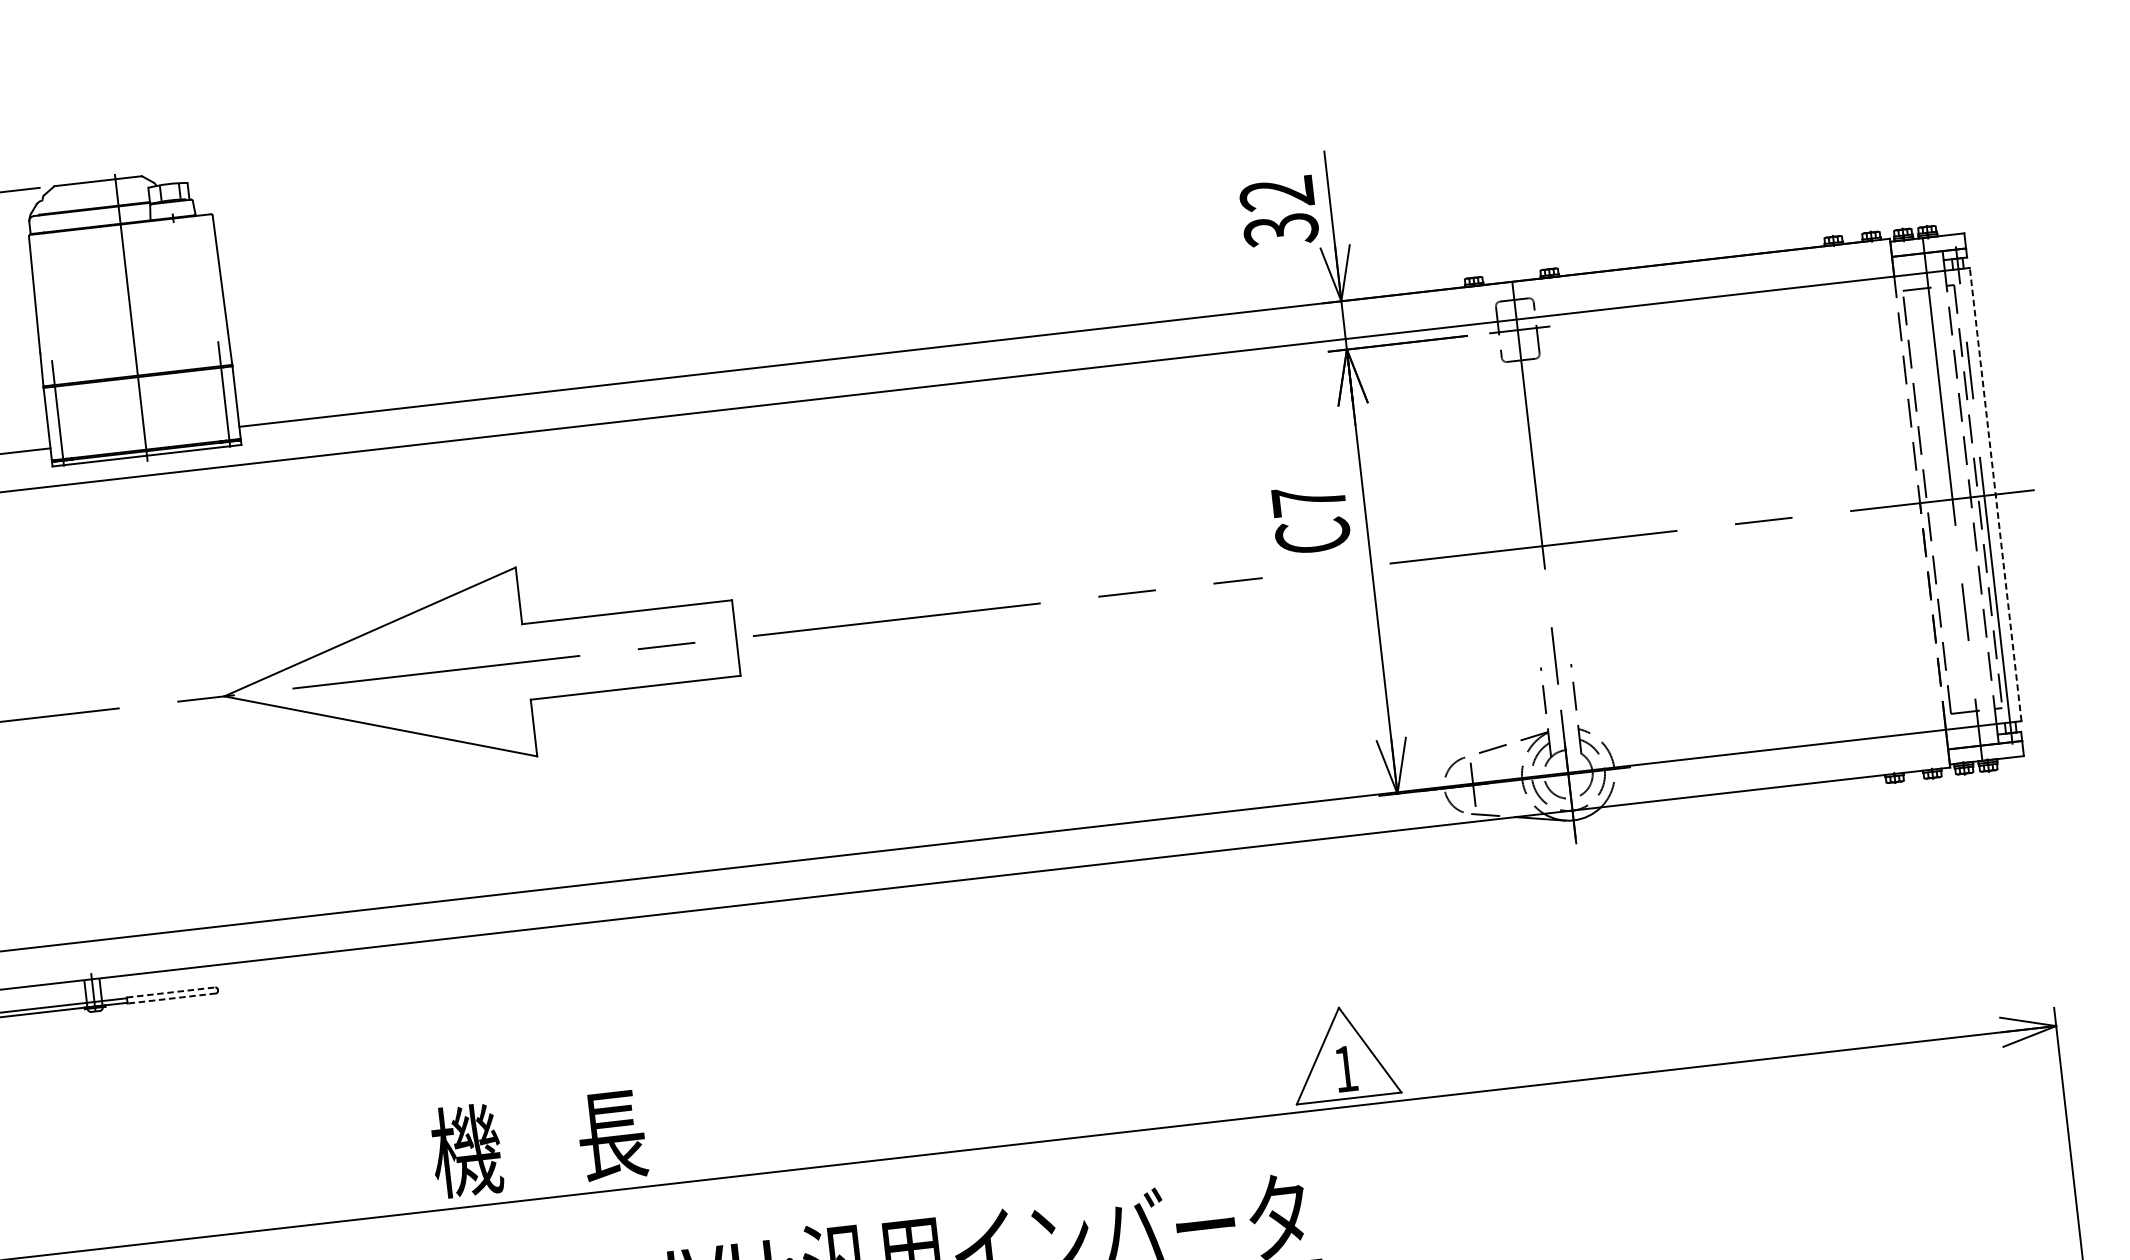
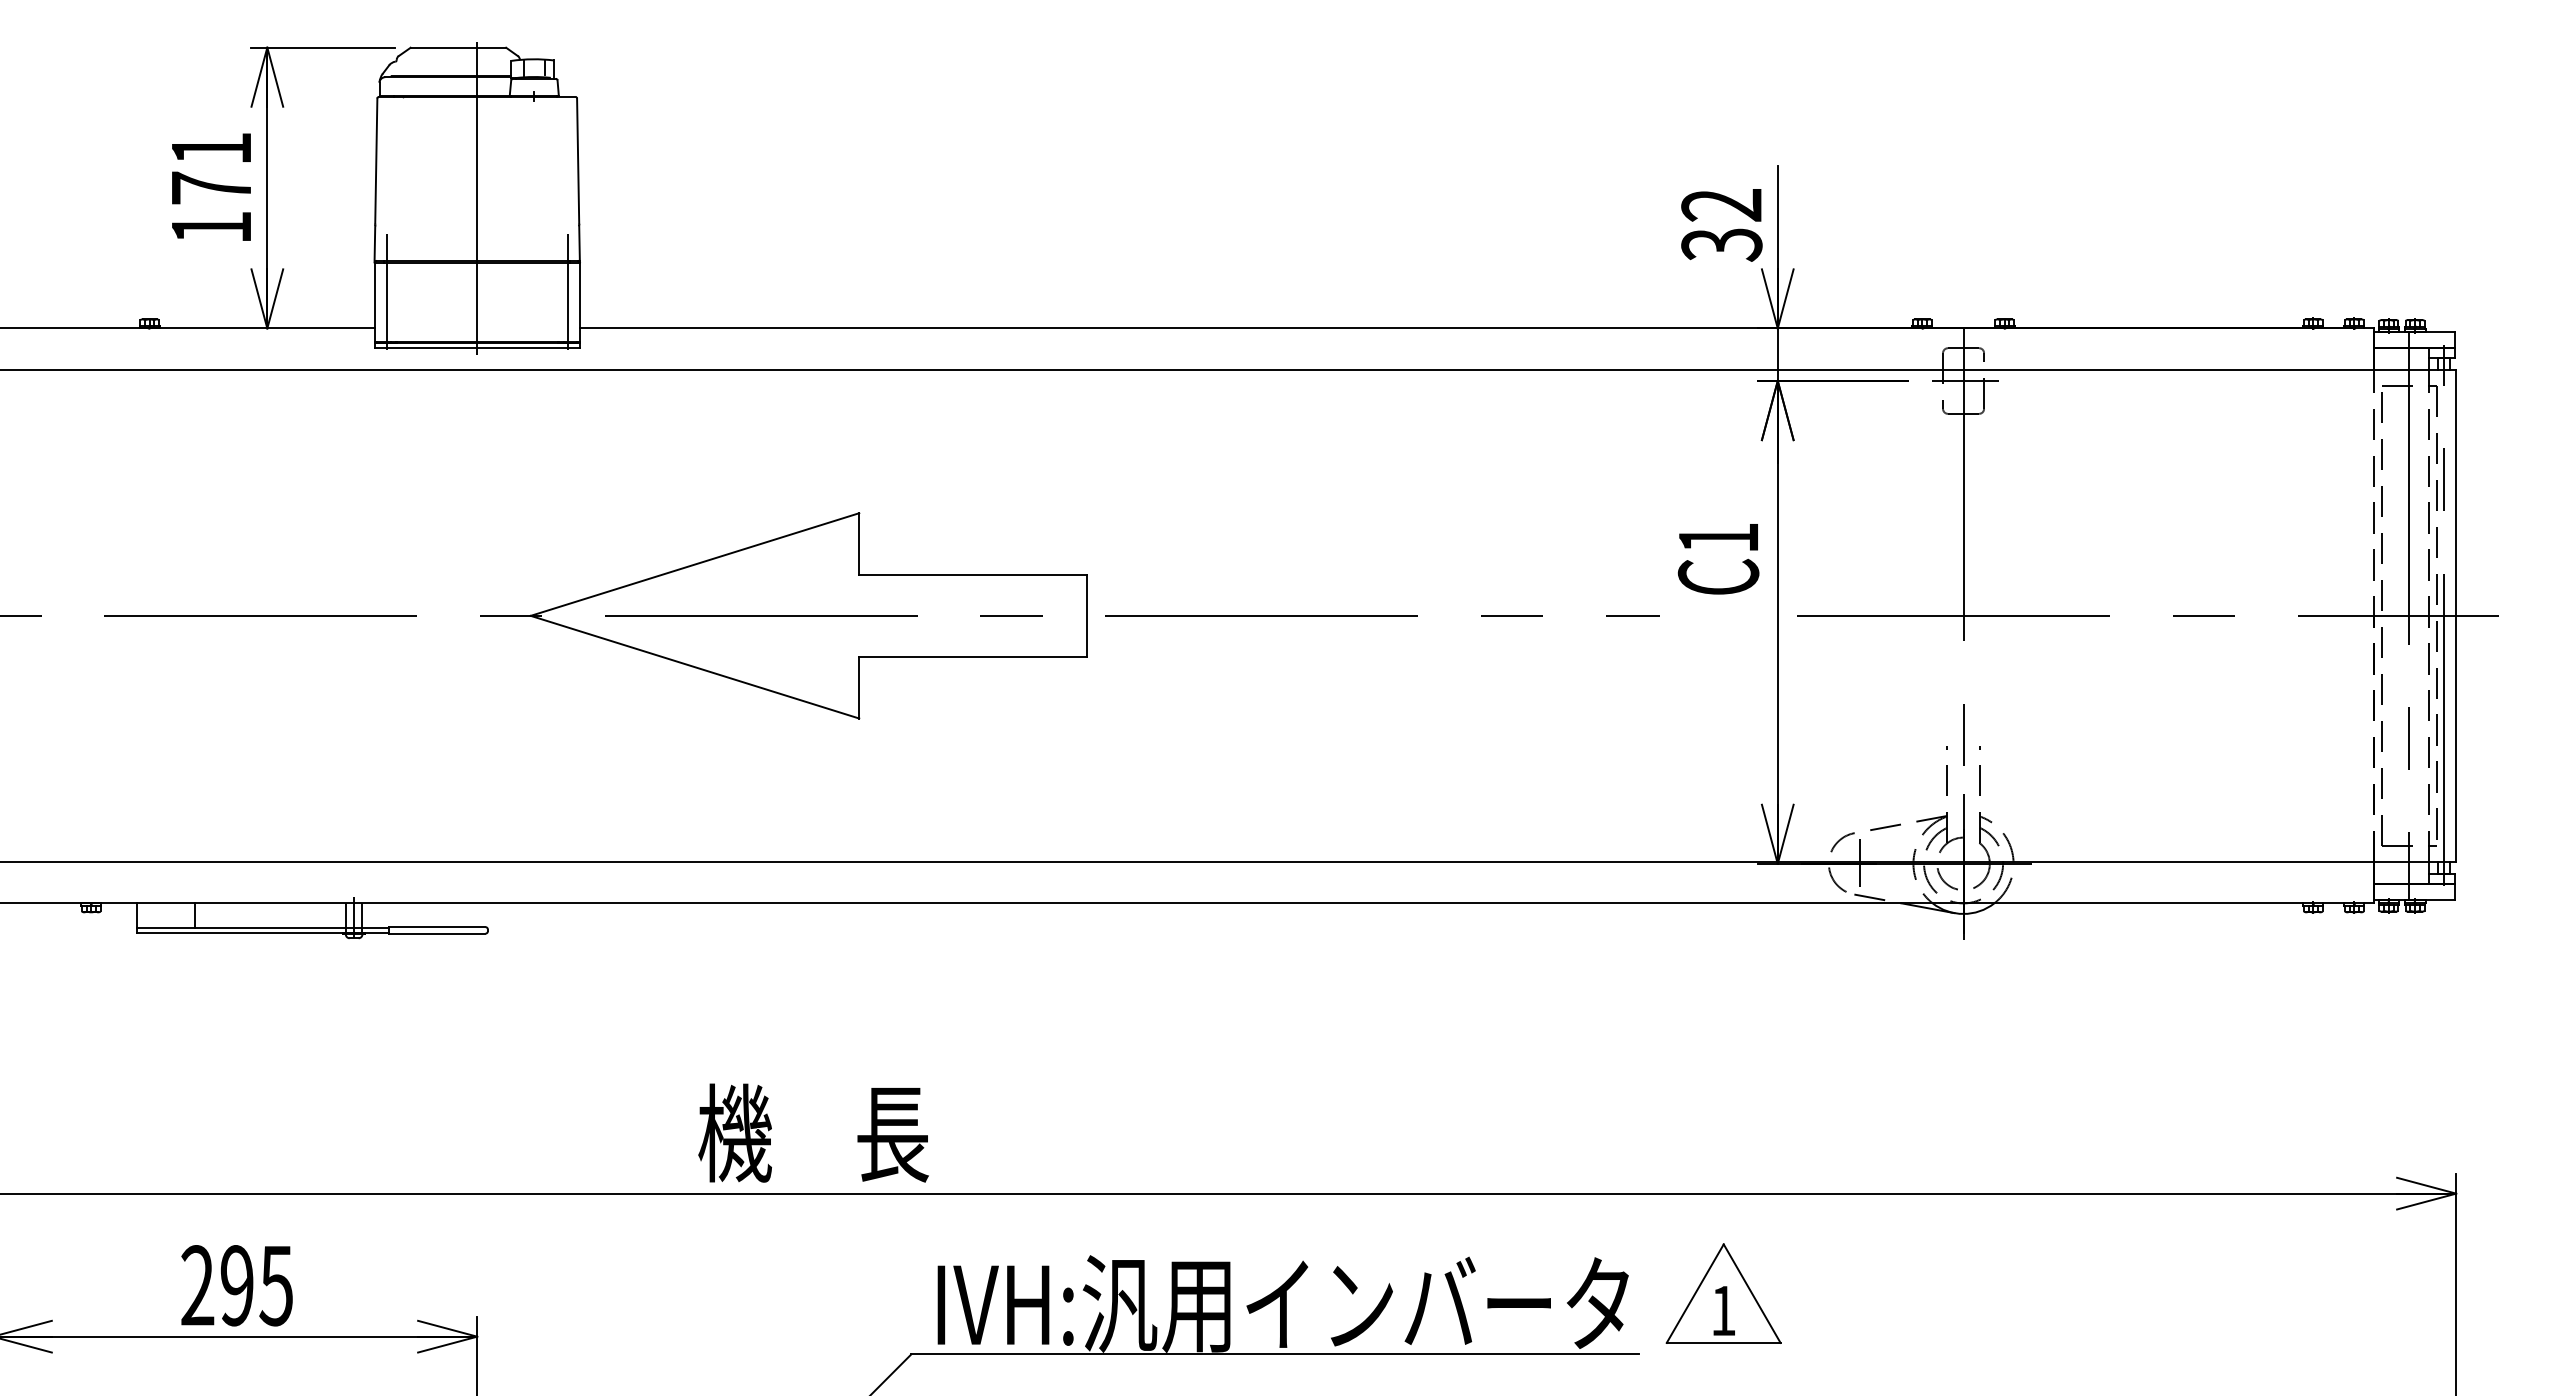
line: (1995, 494) -> (2456, 615), dashed -> solid
text: (1308, 499) -> (1718, 537), C7 -> C1
line: (171, 992) -> (437, 927), dashed -> solid
line: (170, 998) -> (436, 933), dashed -> solid
part: (1343, 1053) -> (1723, 1293), moved

